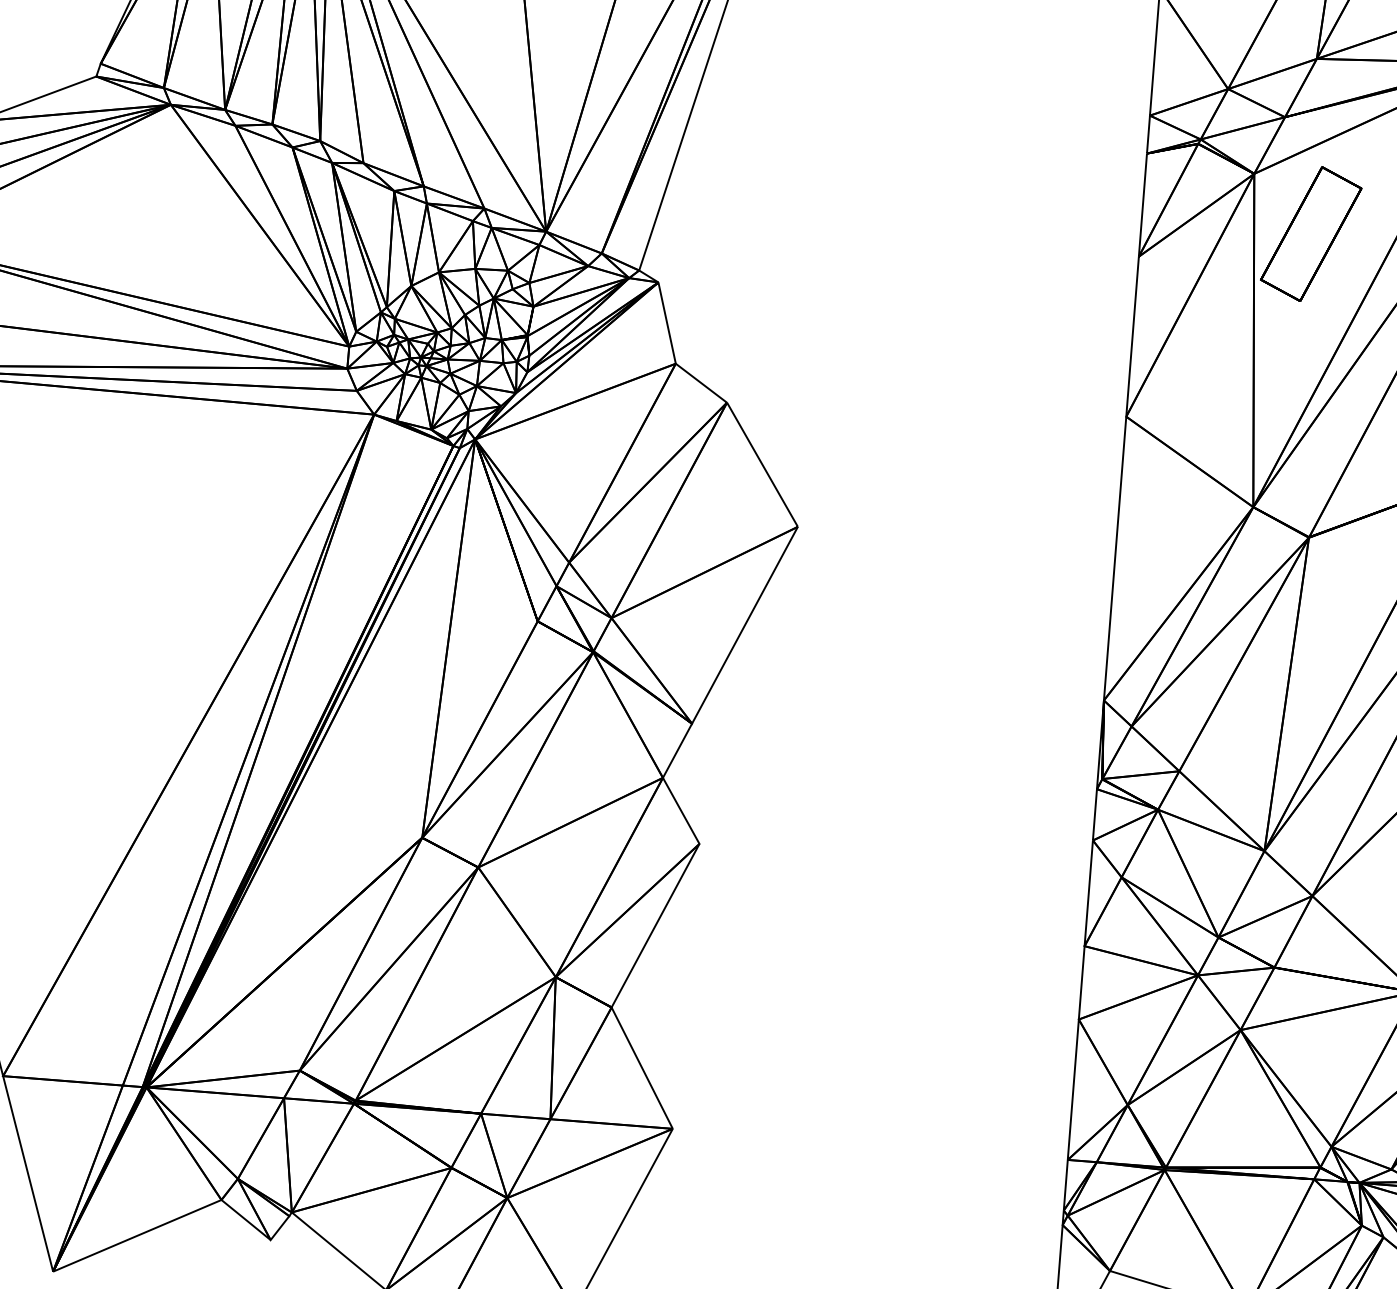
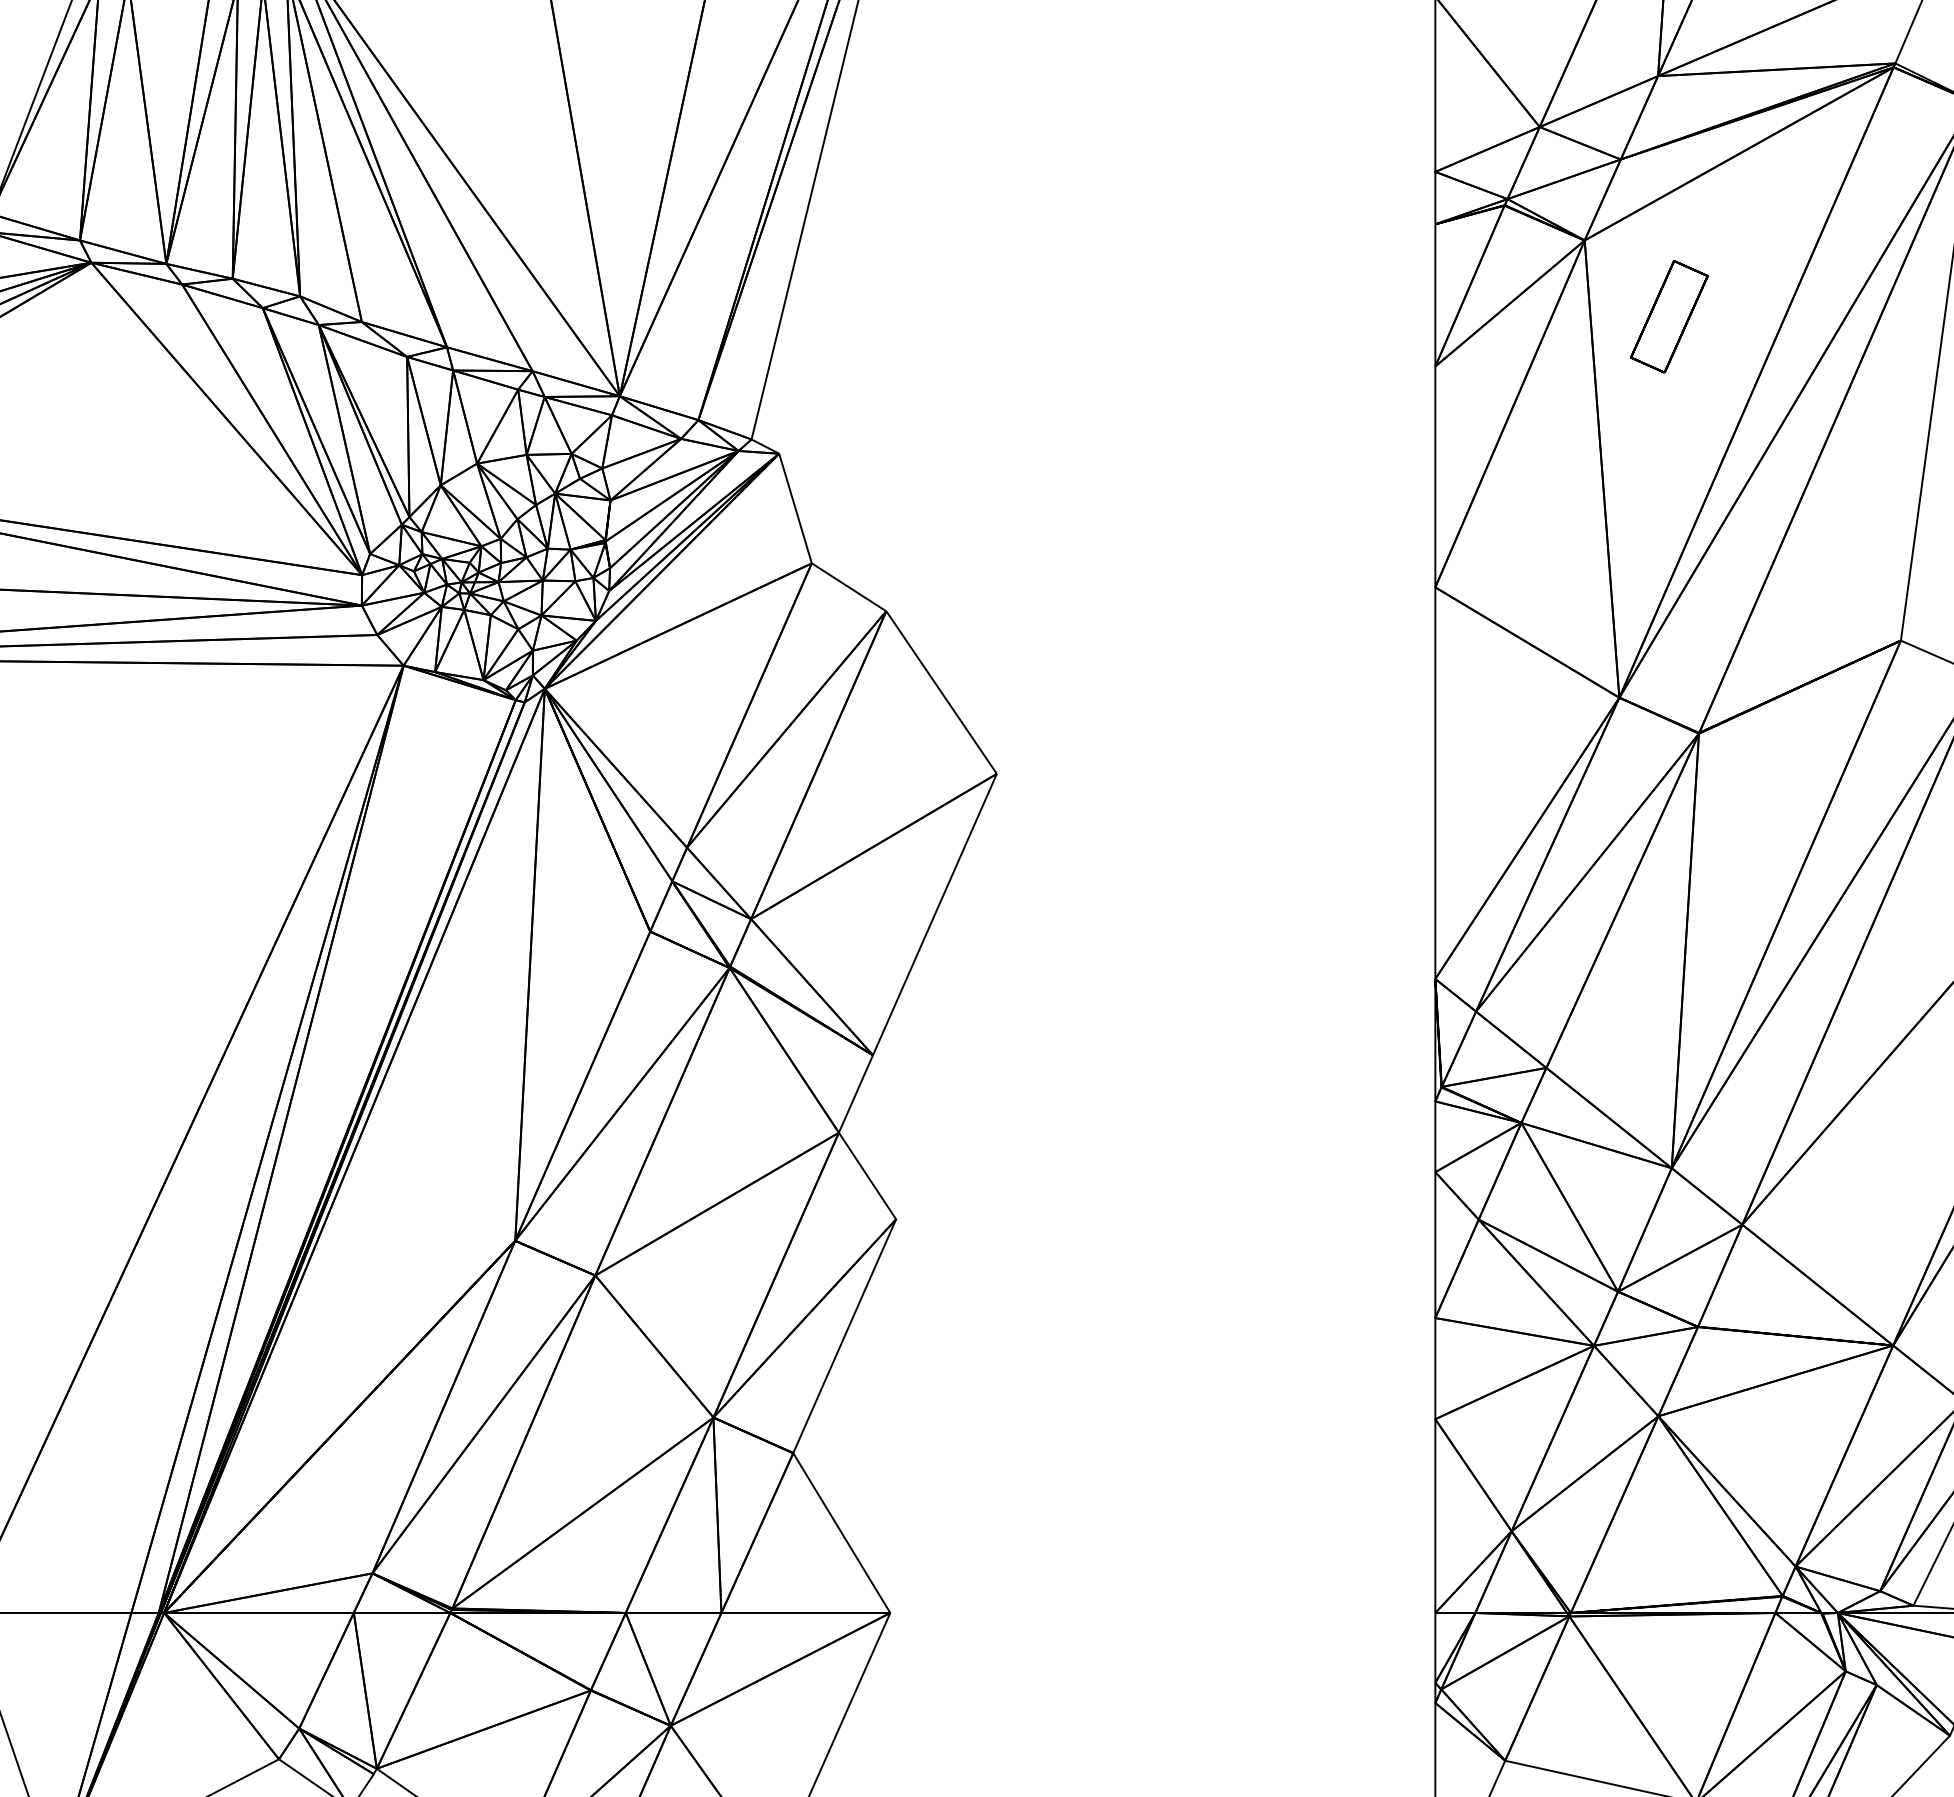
part: (1311, 233) -> (1669, 316), size x0.6

